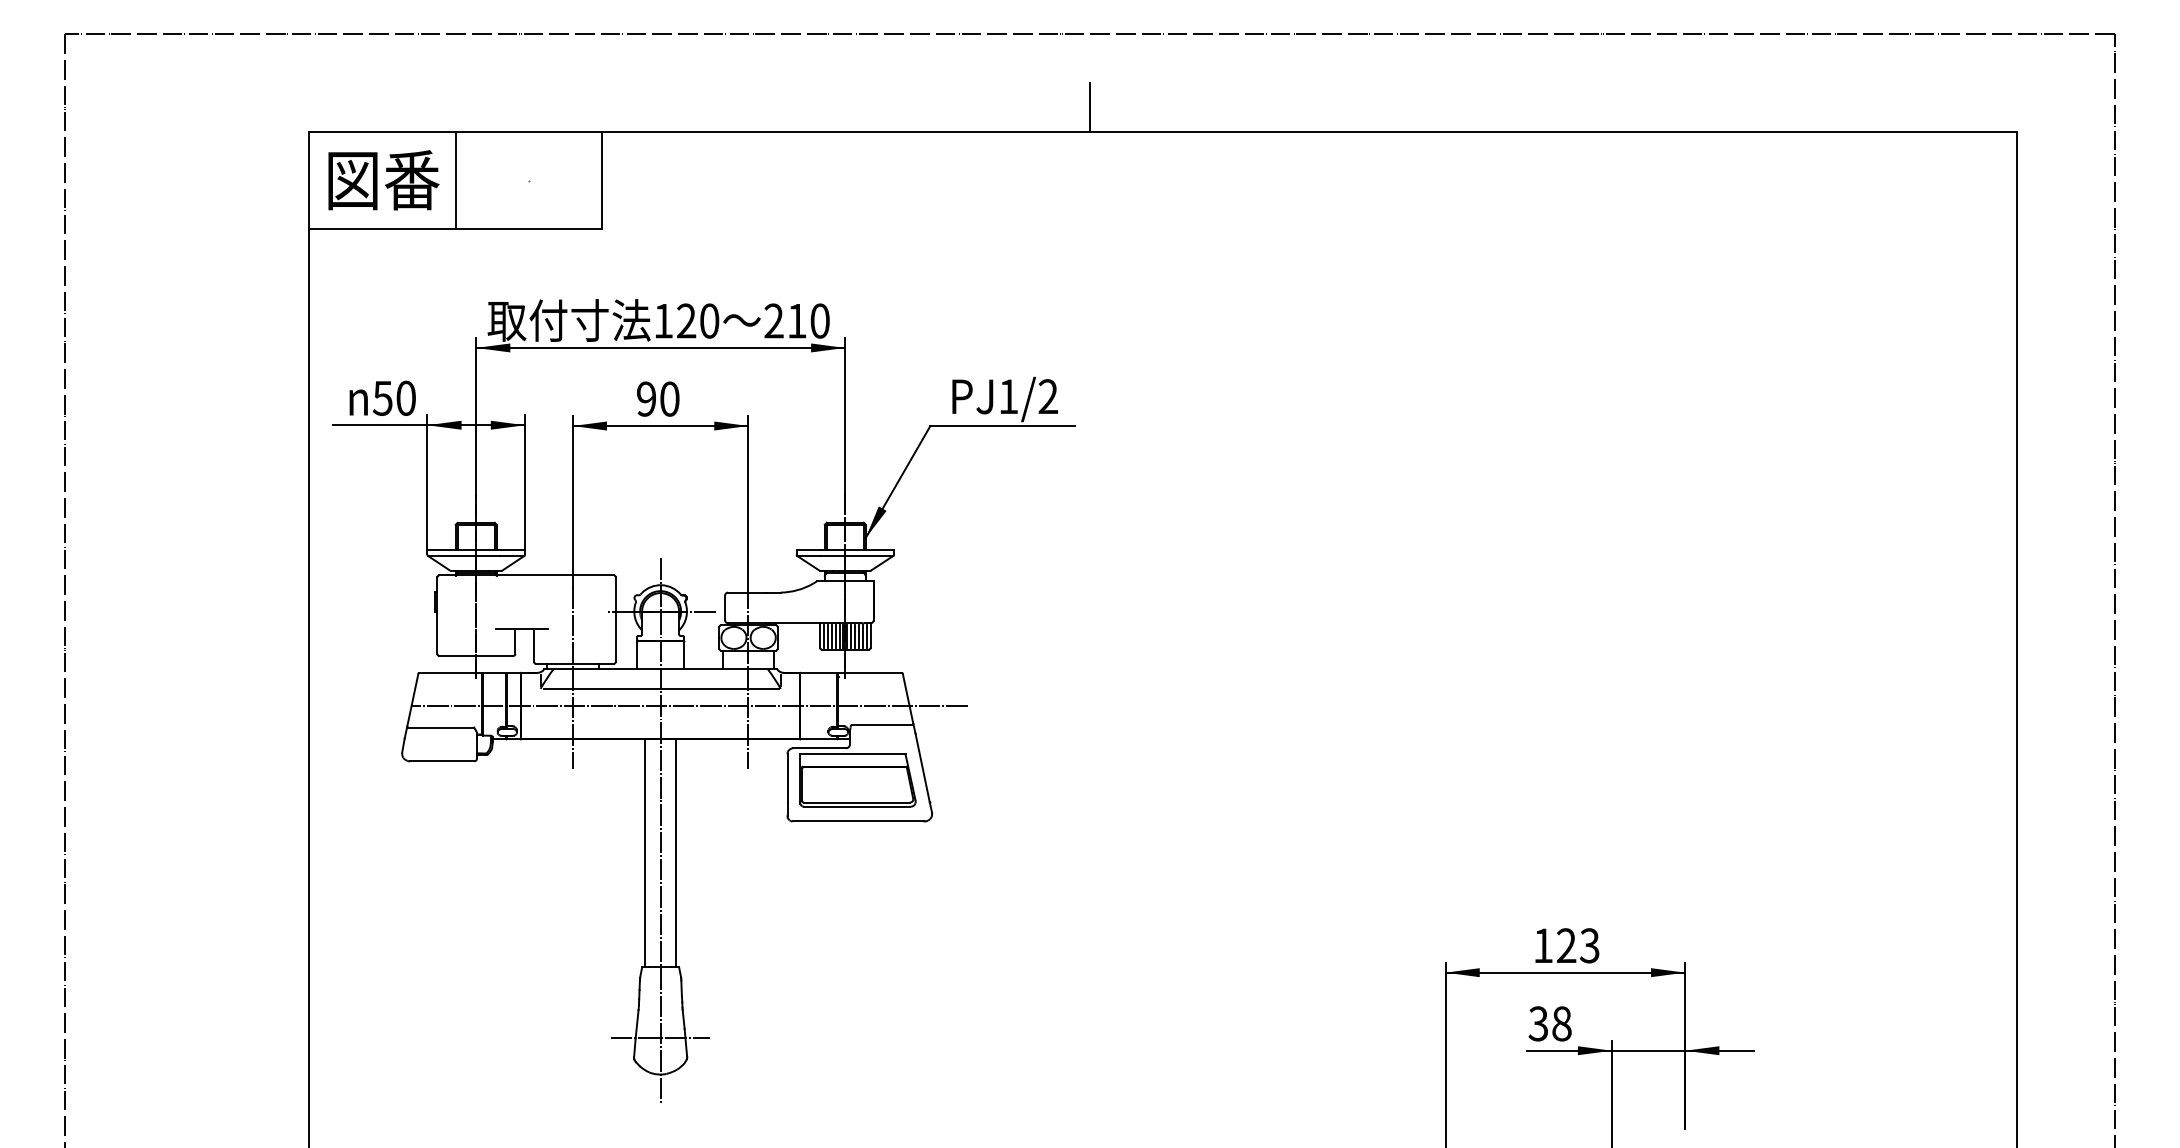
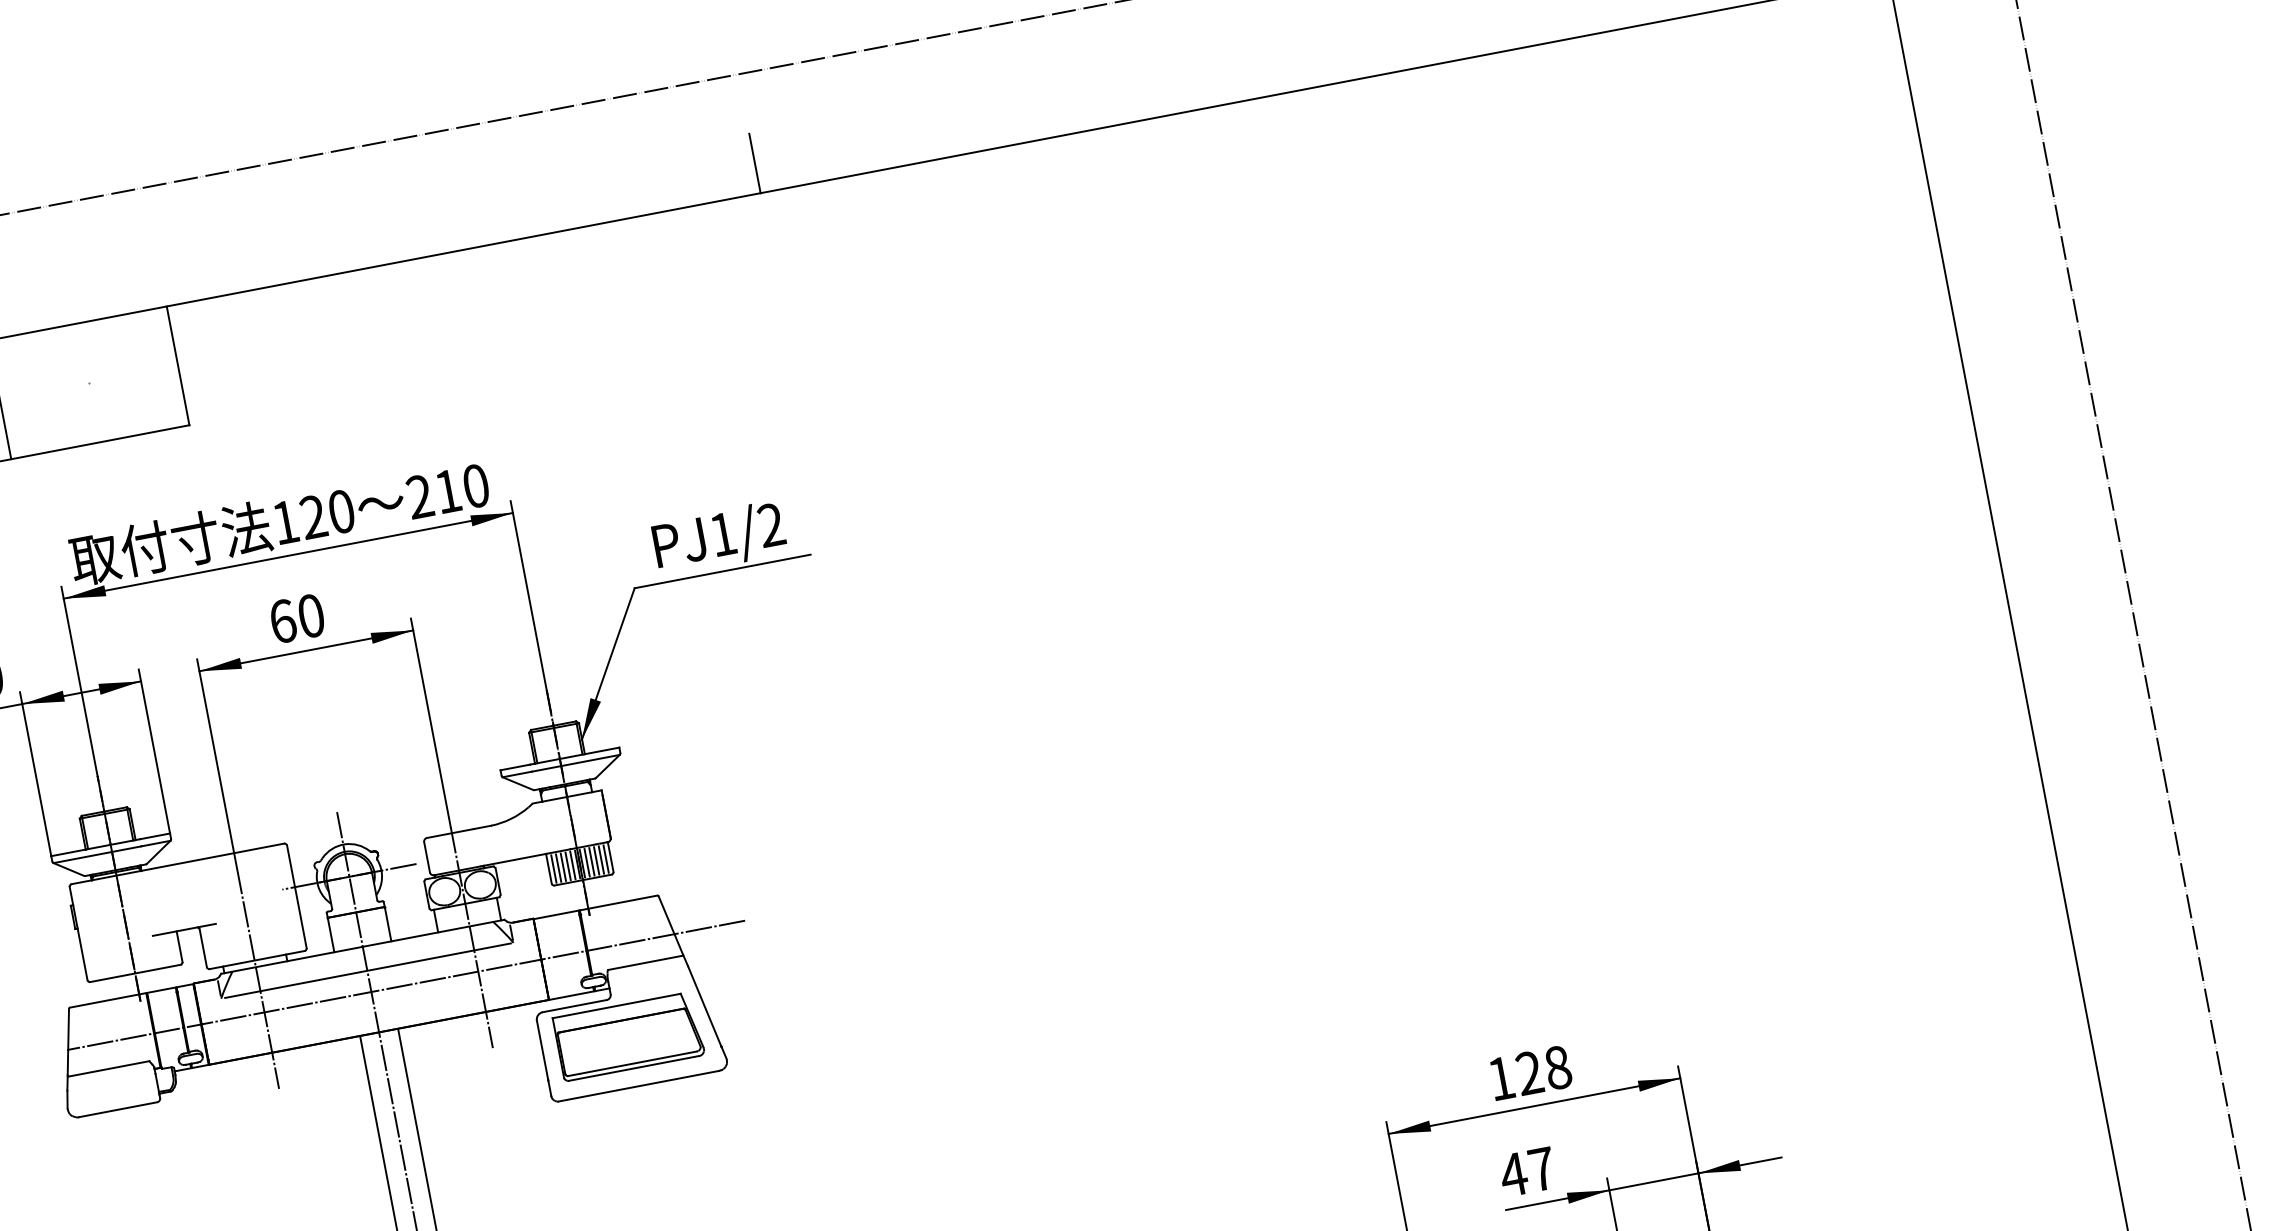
text: (646, 398) -> (282, 620), 90 -> 60
text: (1589, 945) -> (1557, 1067), 123 -> 128
text: (1549, 1023) -> (1526, 1171), 38 -> 47

